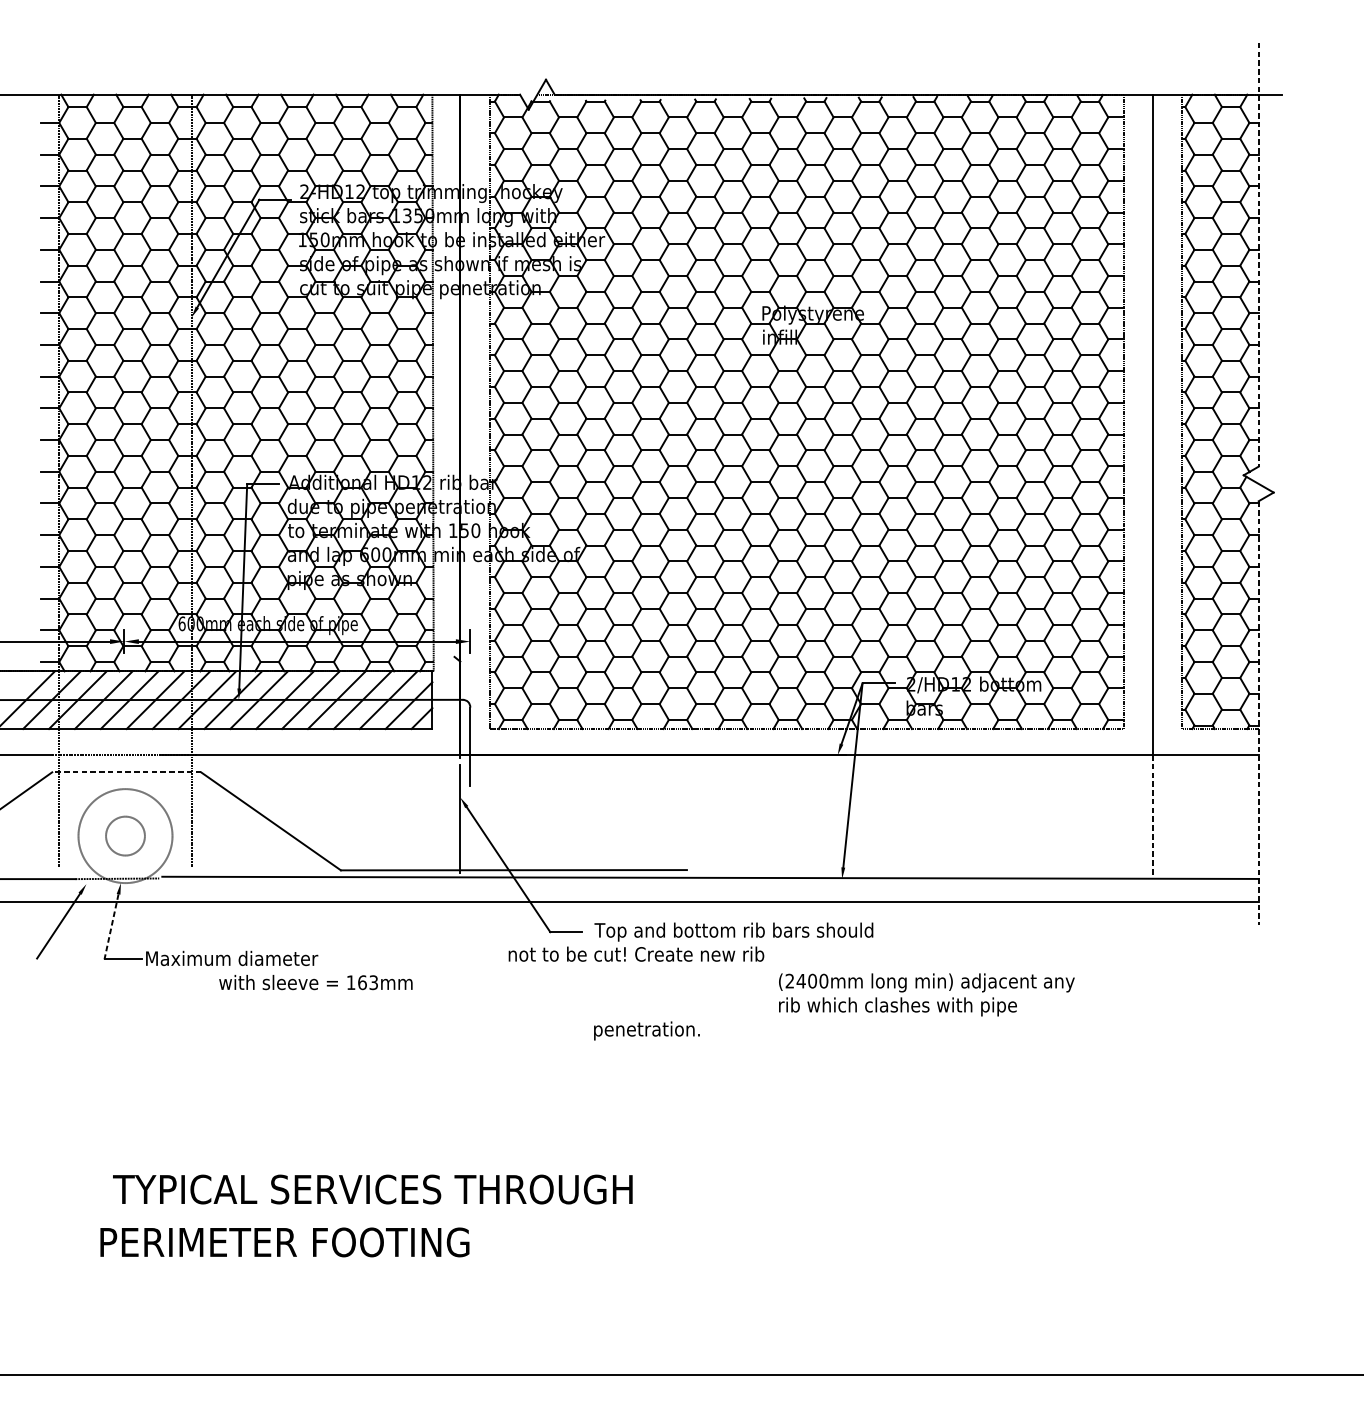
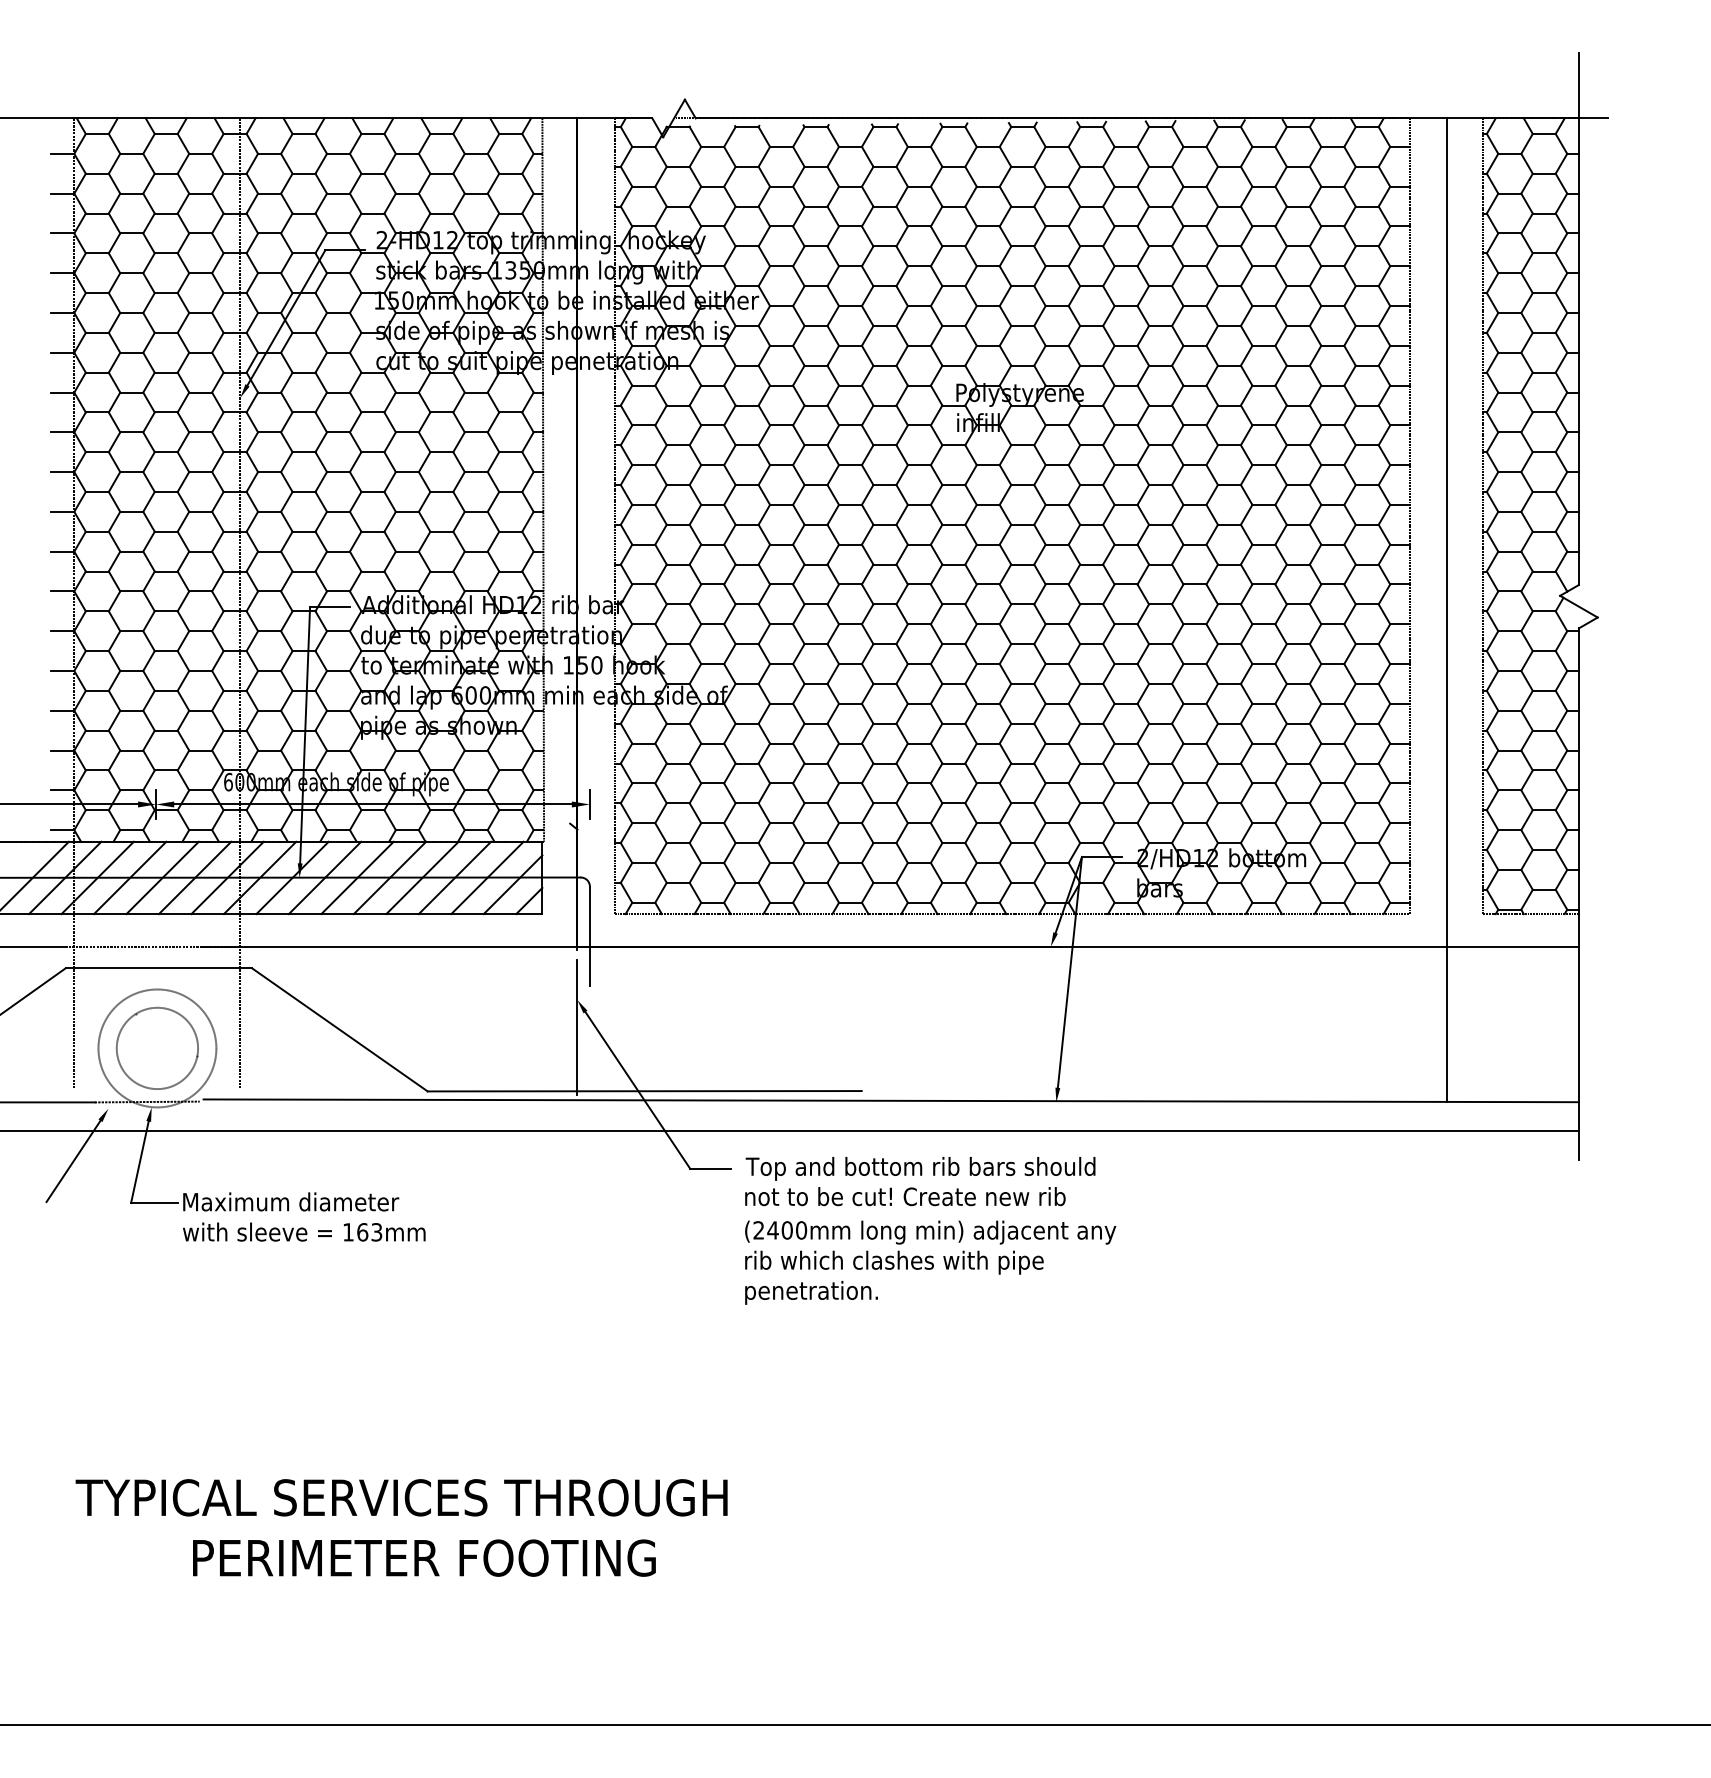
line: (1258, 254) -> (1578, 319), dashed -> solid
line: (1258, 713) -> (1578, 894), dashed -> solid
line: (126, 772) -> (158, 968), dashed -> solid
line: (1153, 817) -> (1446, 1024), dashed -> solid
circle: (125, 836) -> (157, 1048), size x1.67
line: (111, 927) -> (139, 1162), dashed -> solid
text: (636, 954) -> (905, 1196), moved
text: (316, 982) -> (304, 1231), moved
text: (926, 994) -> (930, 1247), moved
text: (372, 1189) -> (401, 1497), moved
text: (284, 1241) -> (424, 1557), moved

